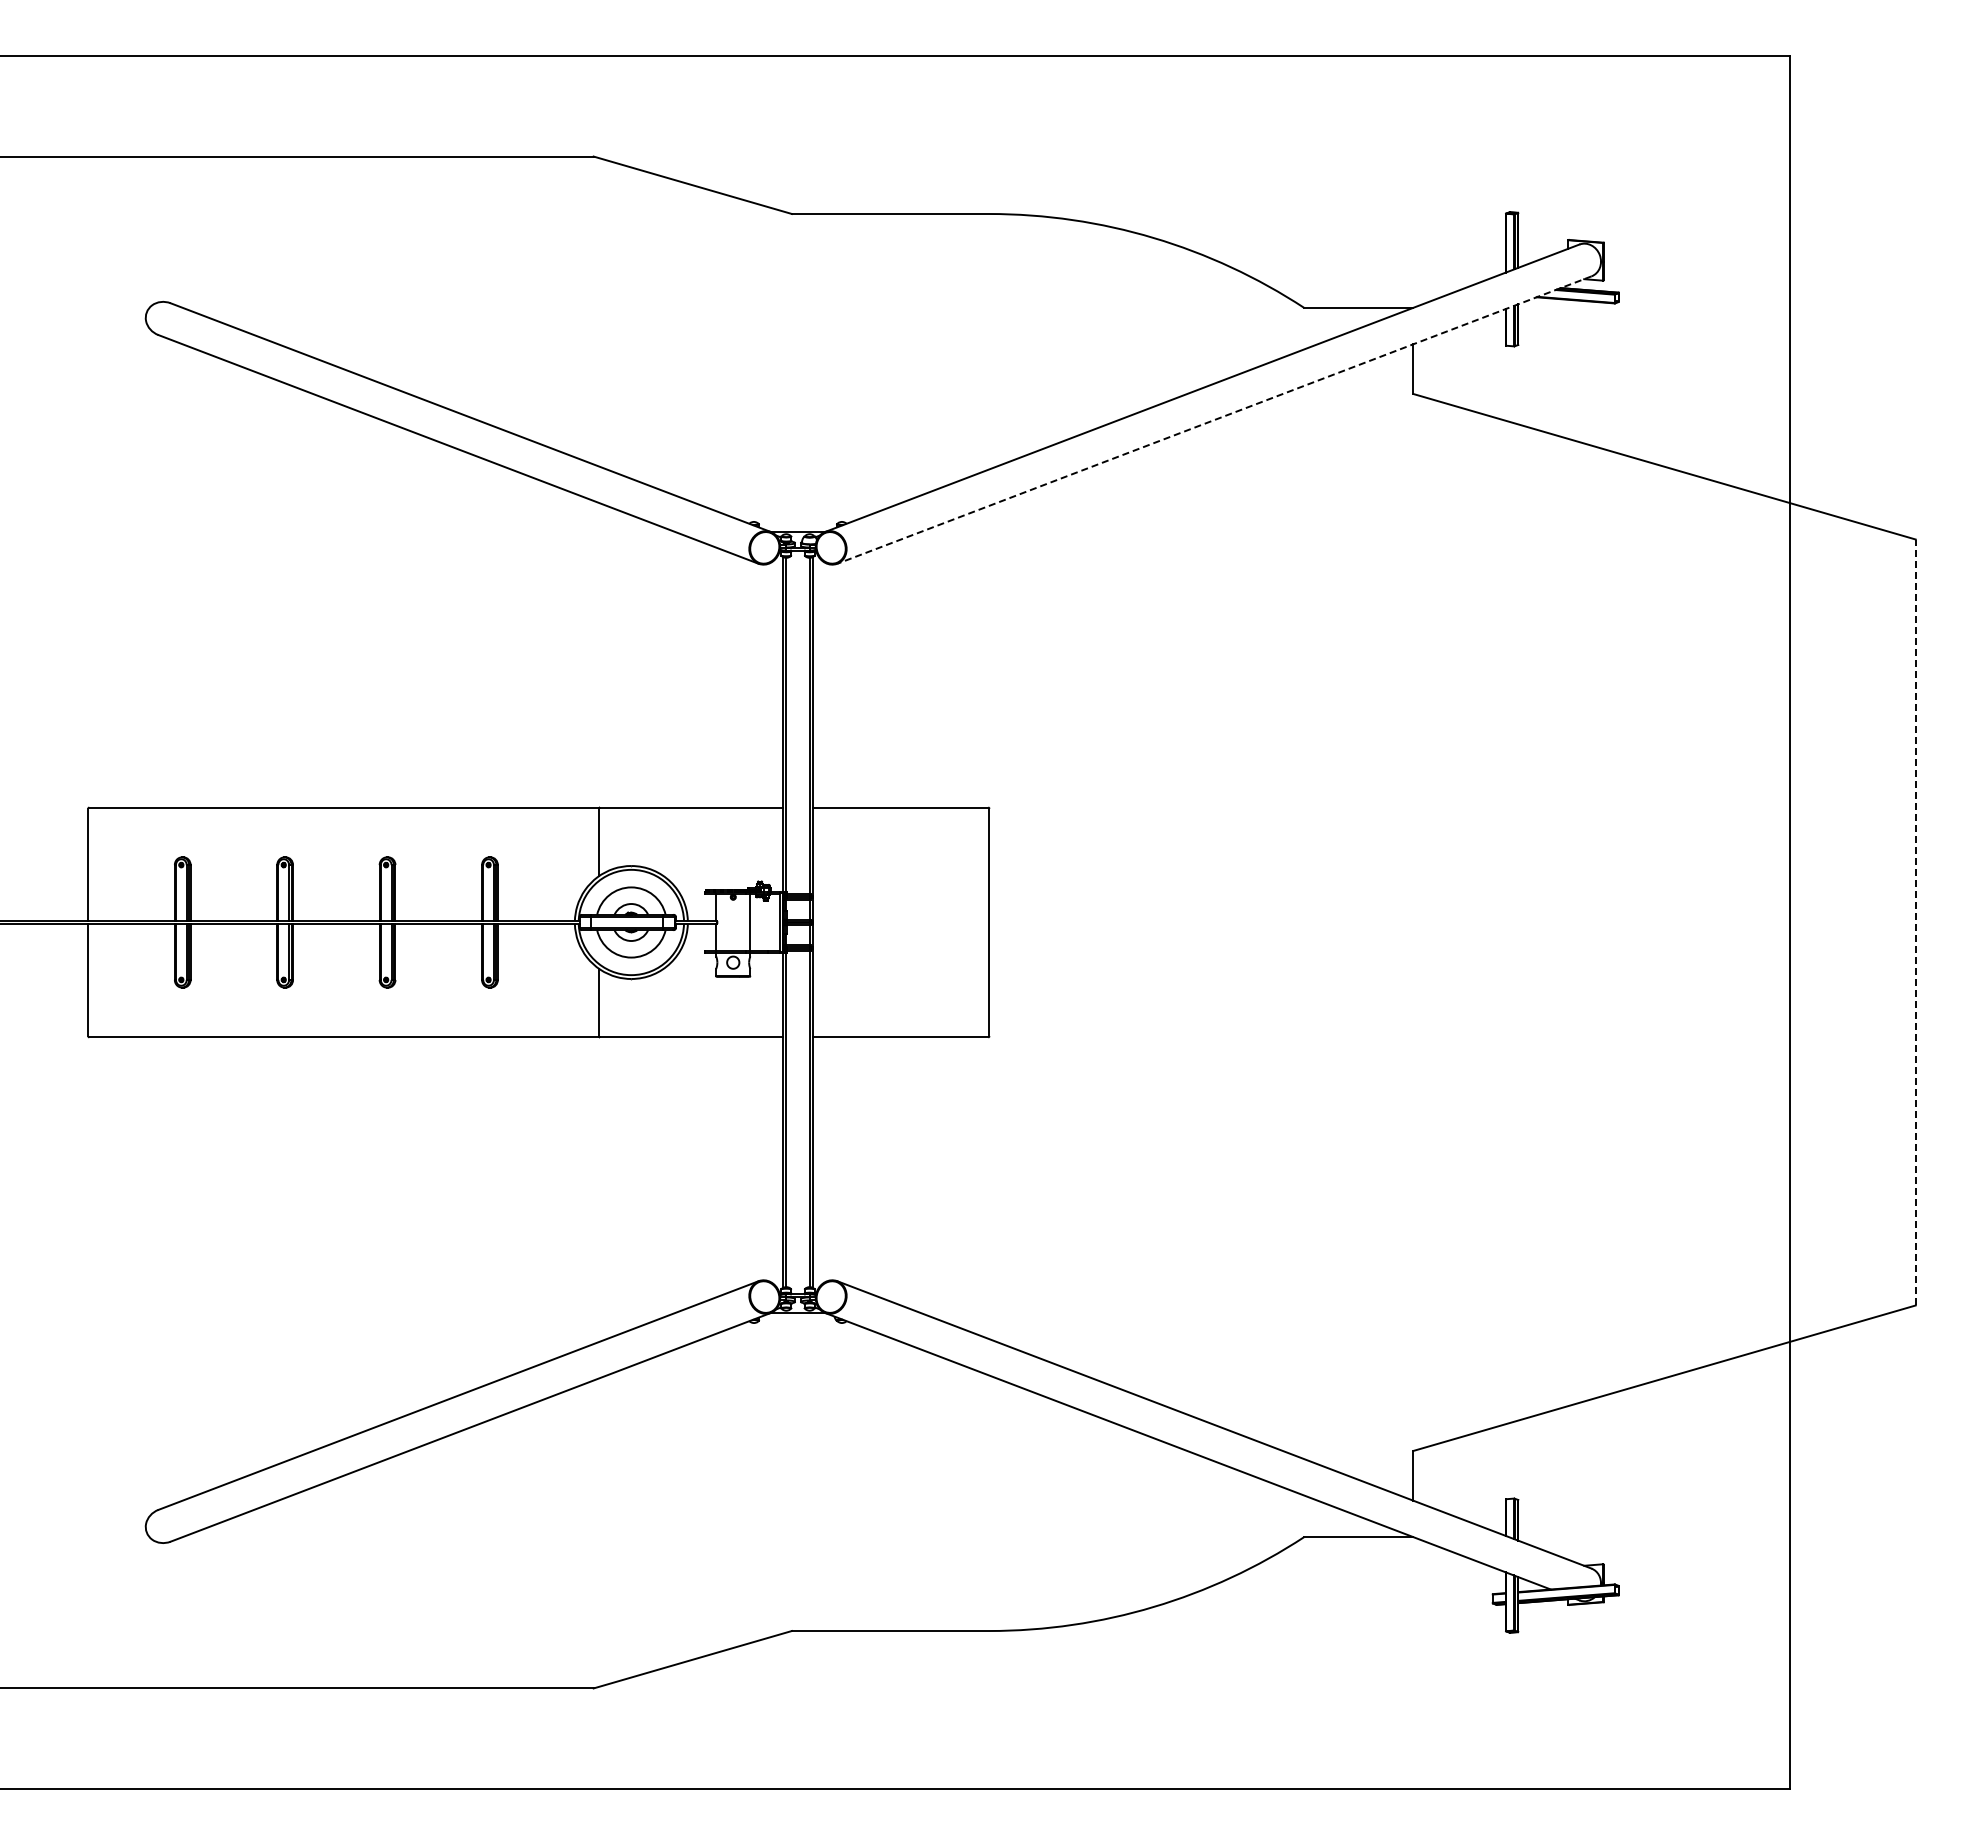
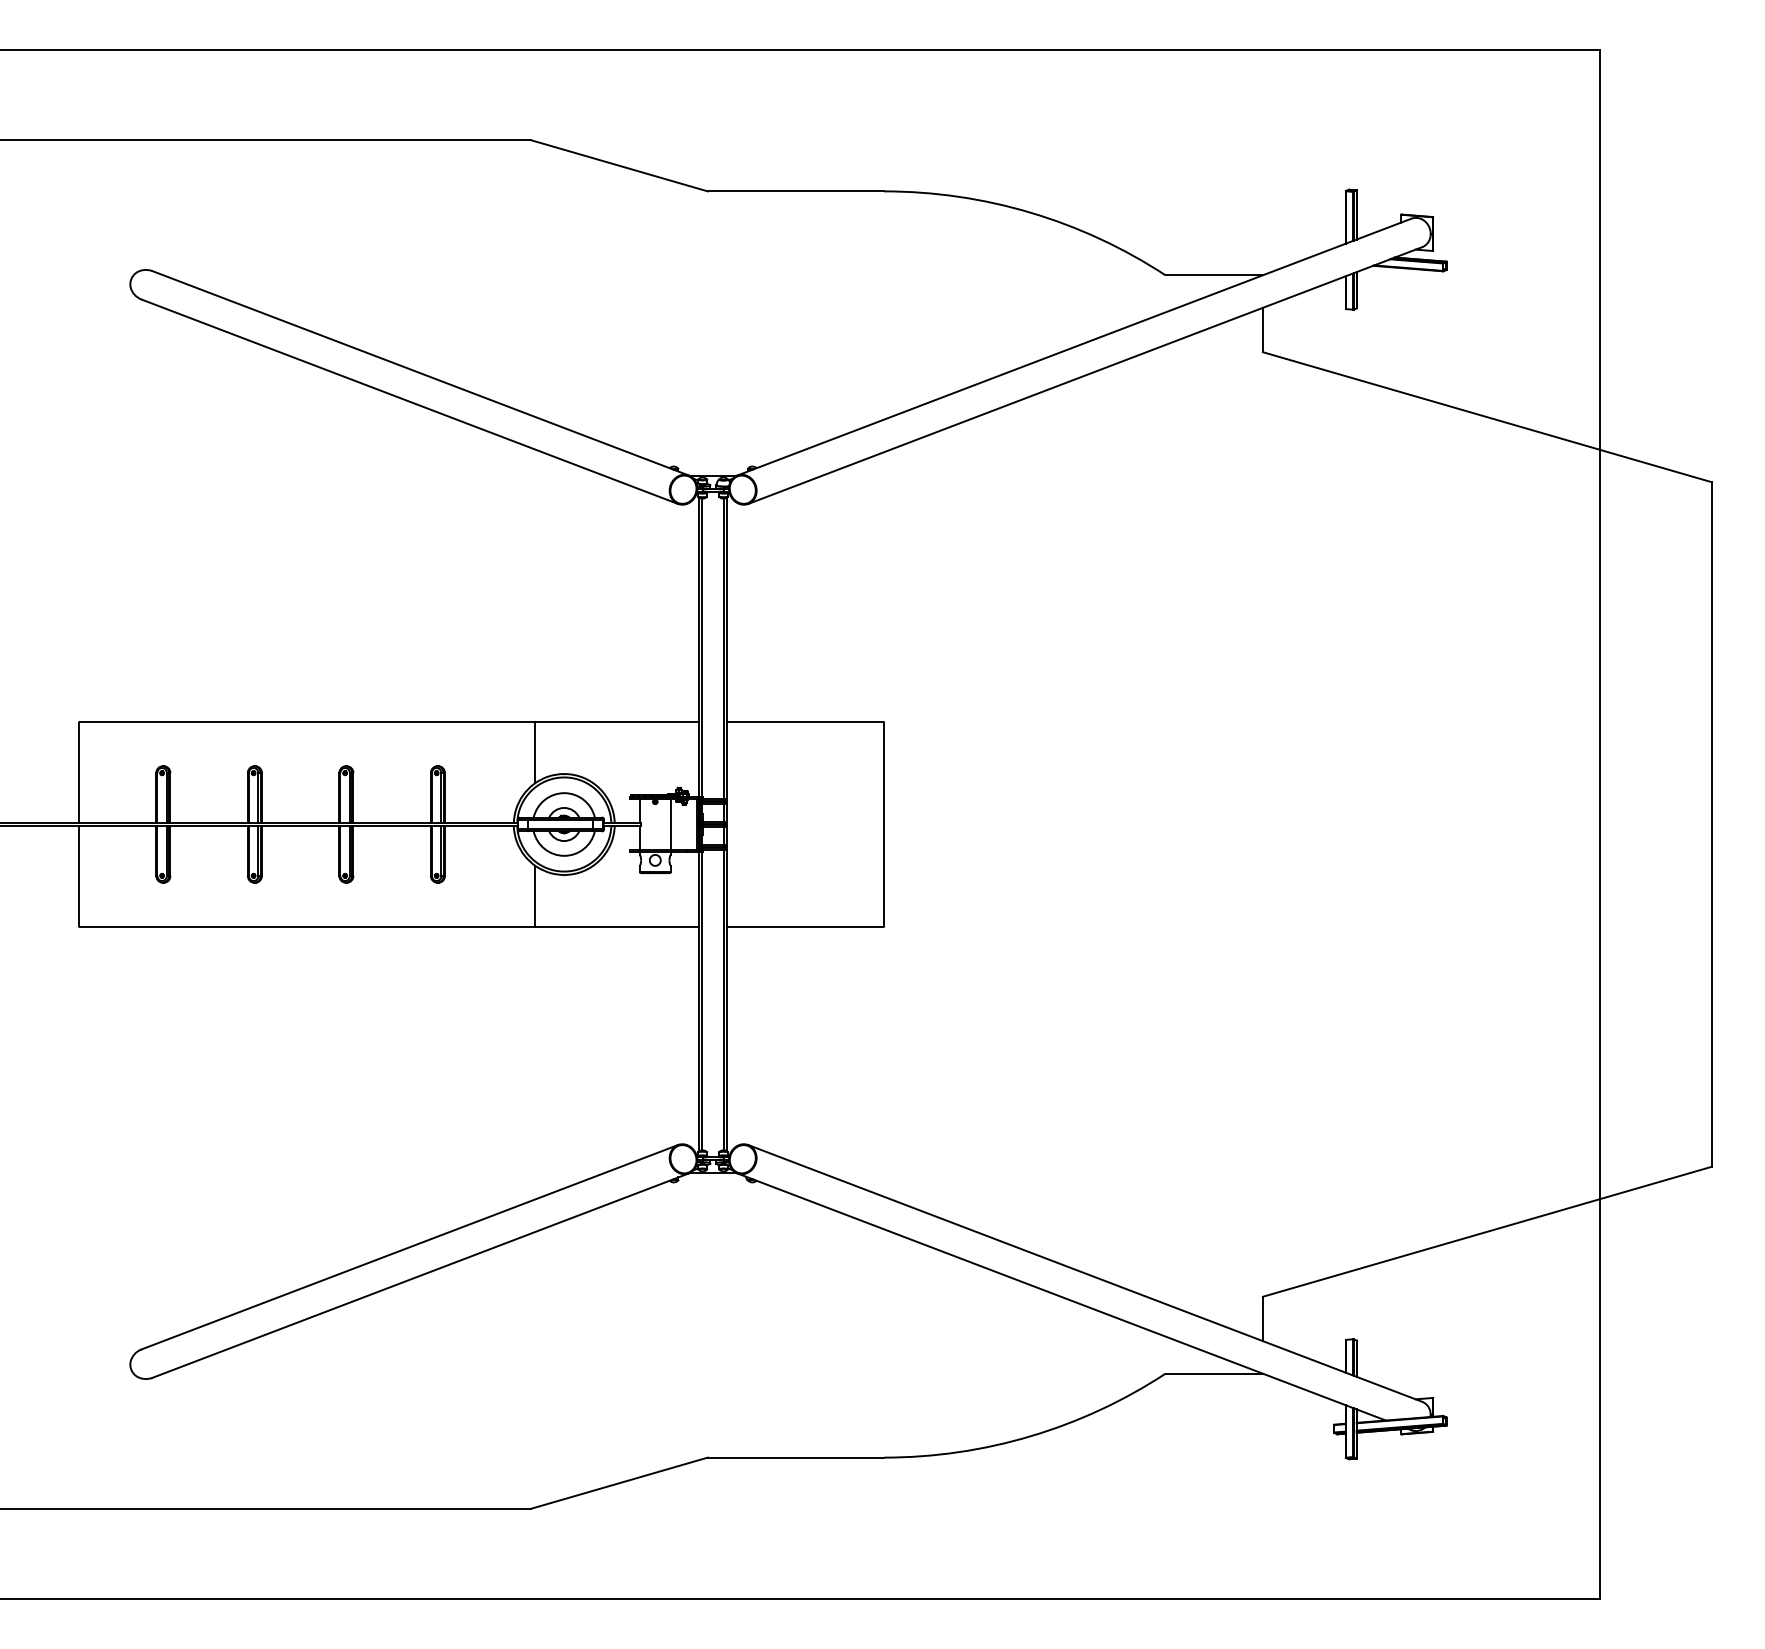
line: (1214, 420) -> (1085, 375), dashed -> solid
line: (1915, 922) -> (1711, 824), dashed -> solid

